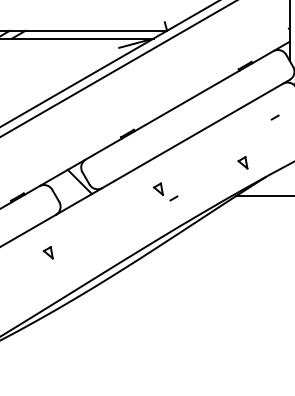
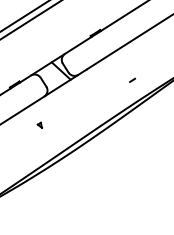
part: (158, 188) -> (120, 73), removed
part: (48, 252) -> (39, 125), size x0.6

